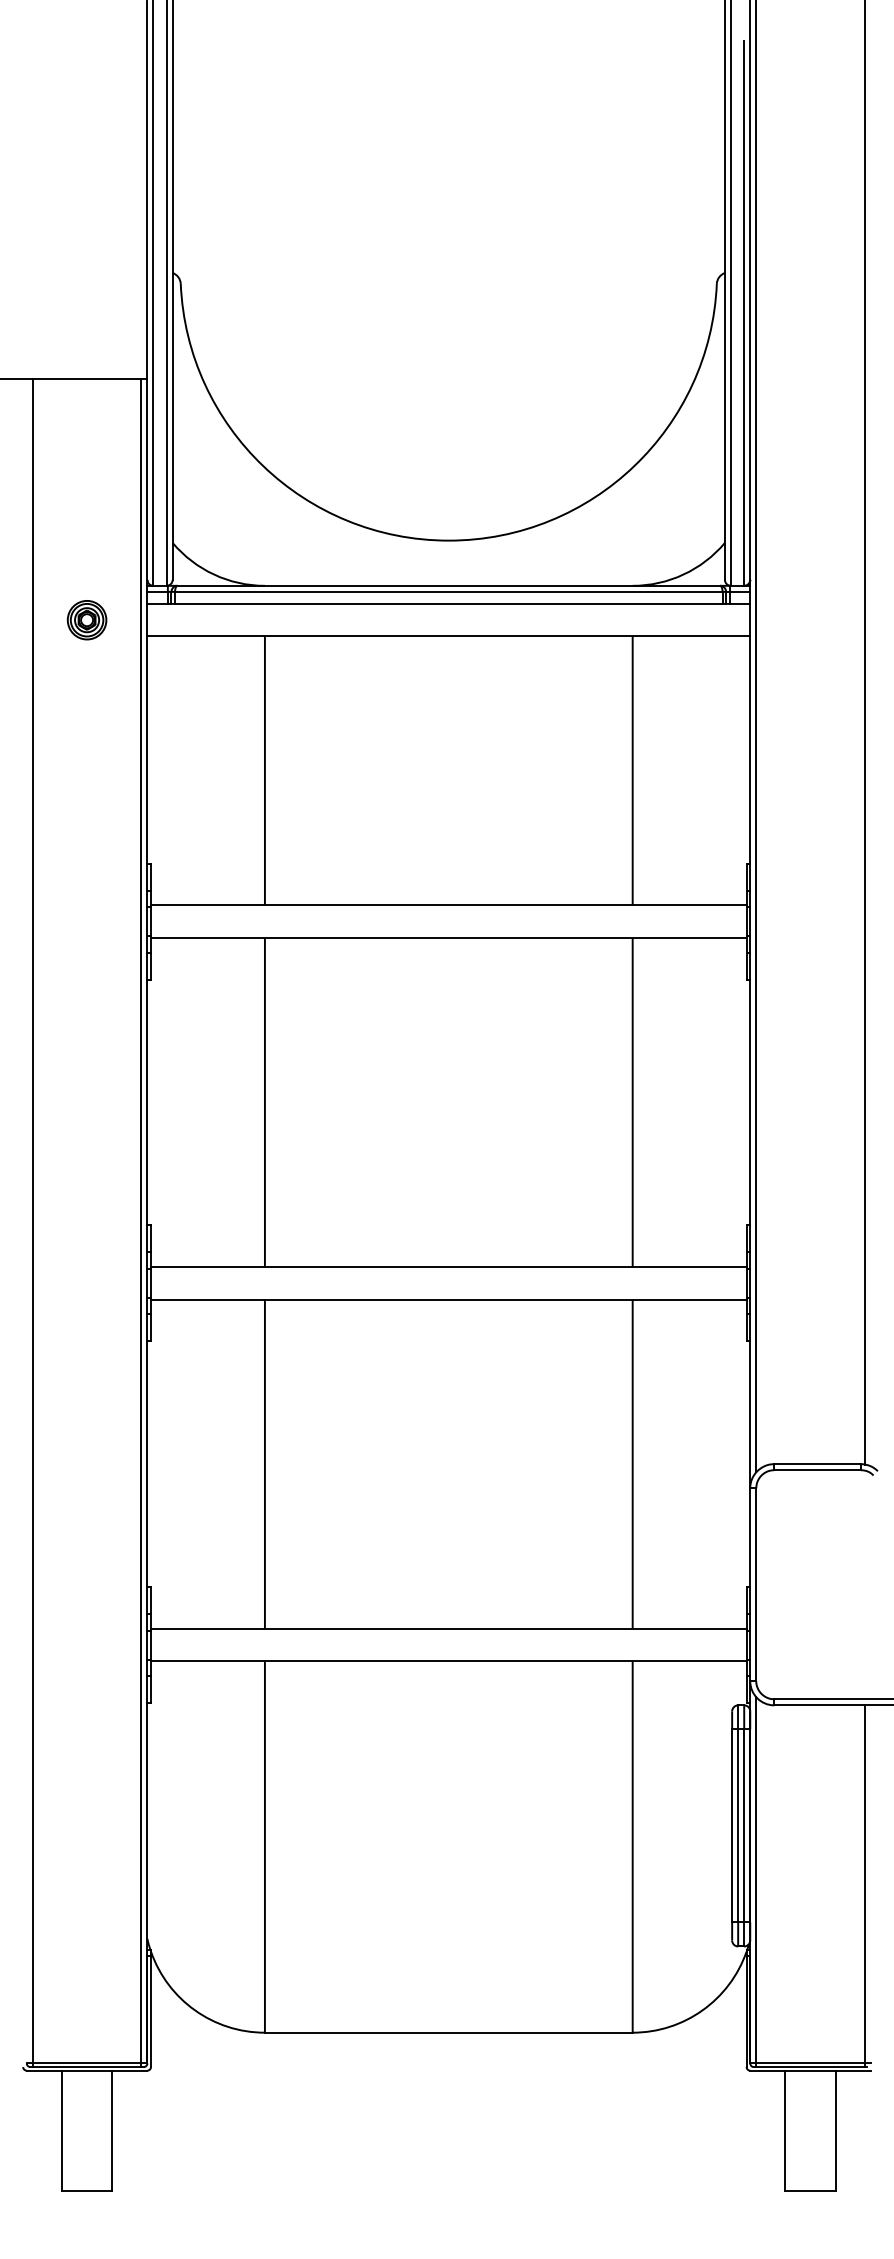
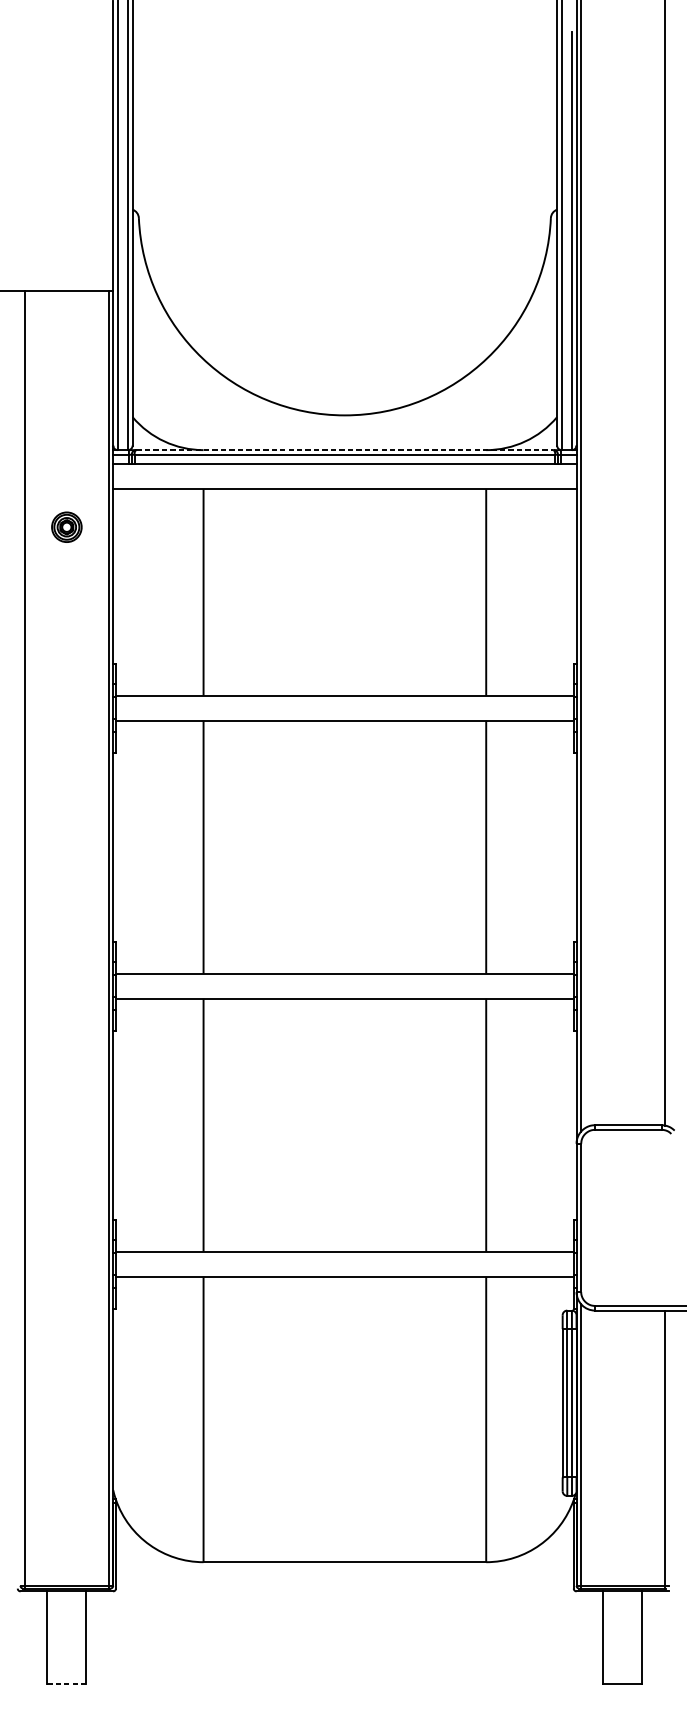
line: (449, 585) -> (345, 449), solid -> dashed
part: (86, 620) -> (66, 527), moved
line: (86, 2191) -> (66, 1684), solid -> dashed

